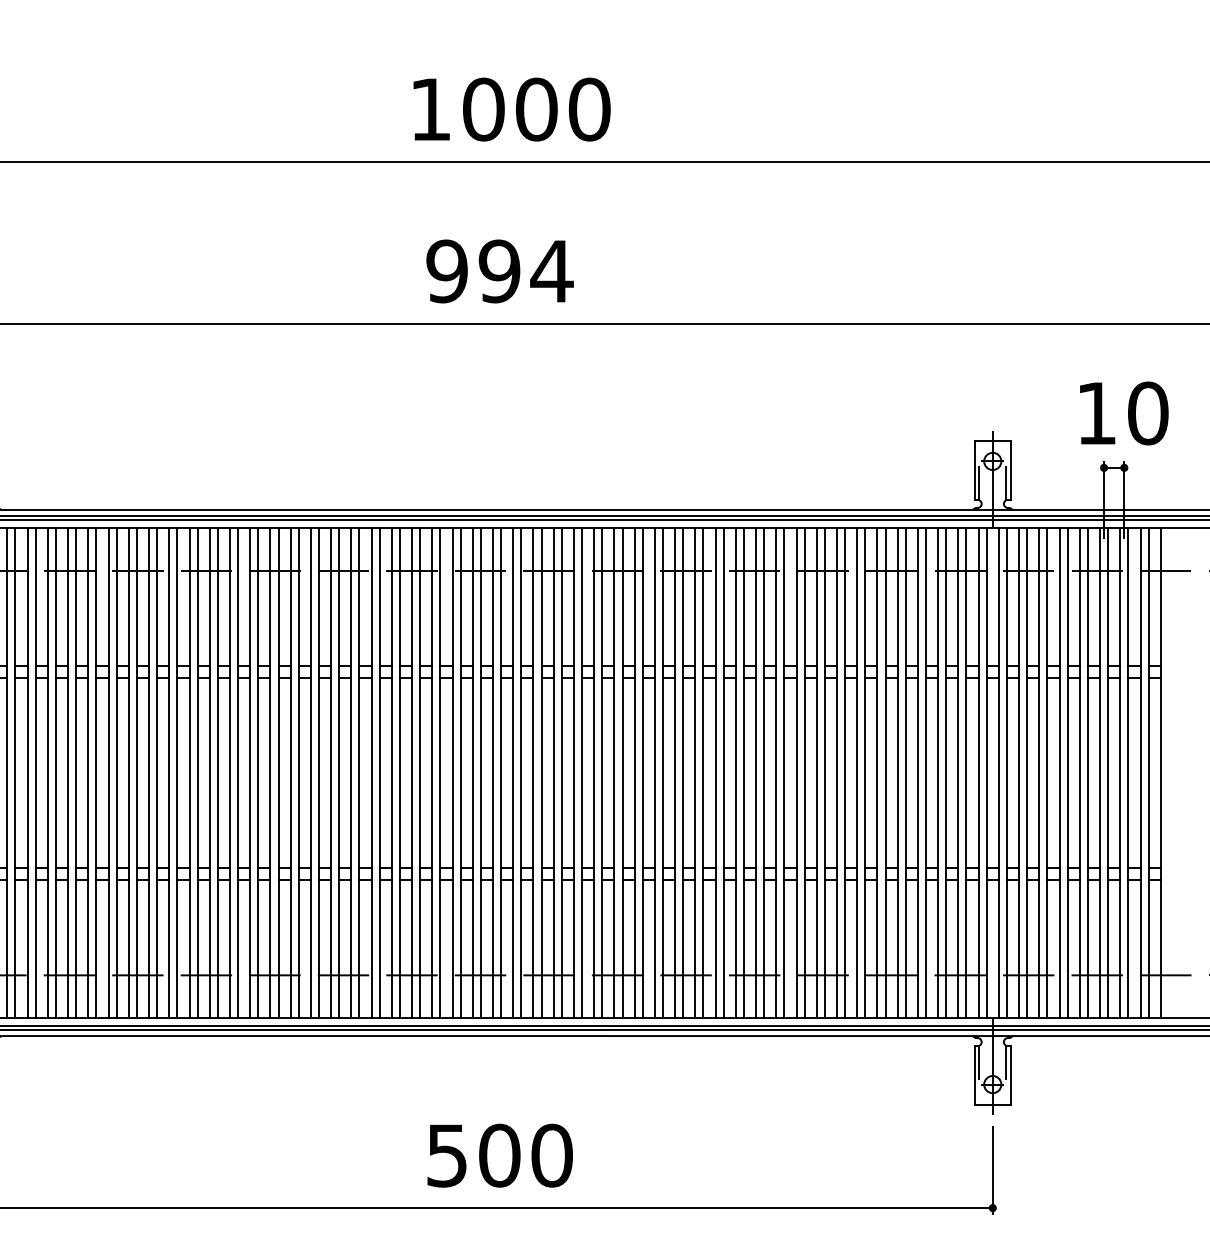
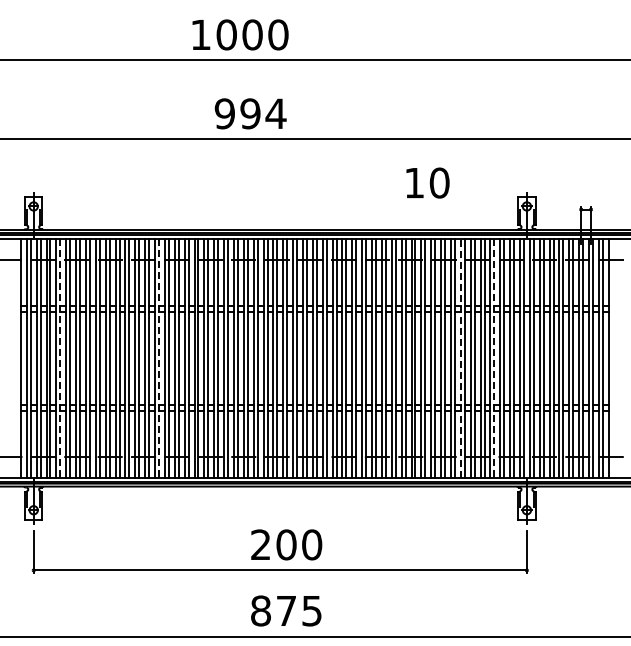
text: (511, 108) -> (240, 34), moved
text: (499, 270) -> (250, 113), moved
text: (1123, 412) -> (427, 182), moved
line: (856, 771) -> (460, 357), solid -> dashed
line: (36, 773) -> (60, 358), solid -> dashed
line: (239, 773) -> (159, 358), solid -> dashed
line: (926, 773) -> (494, 358), solid -> dashed
text: (446, 1154) -> (260, 544), 500 -> 200

